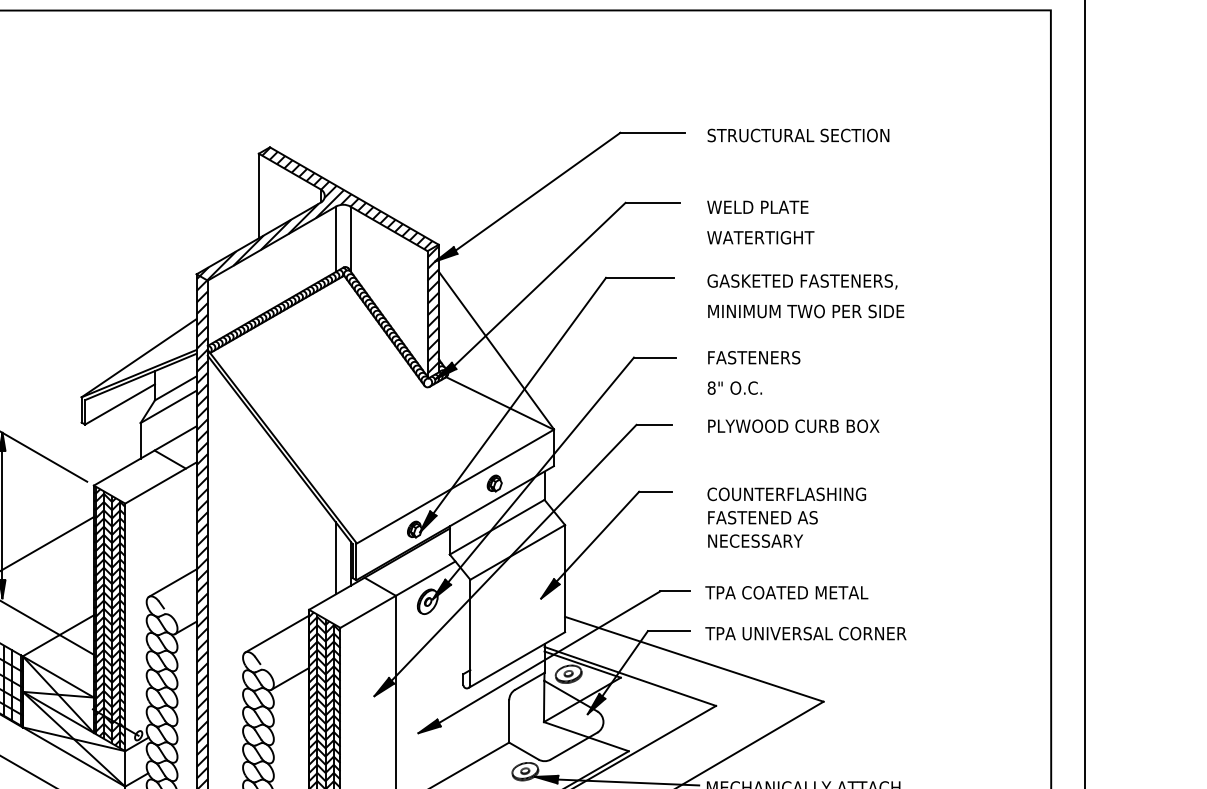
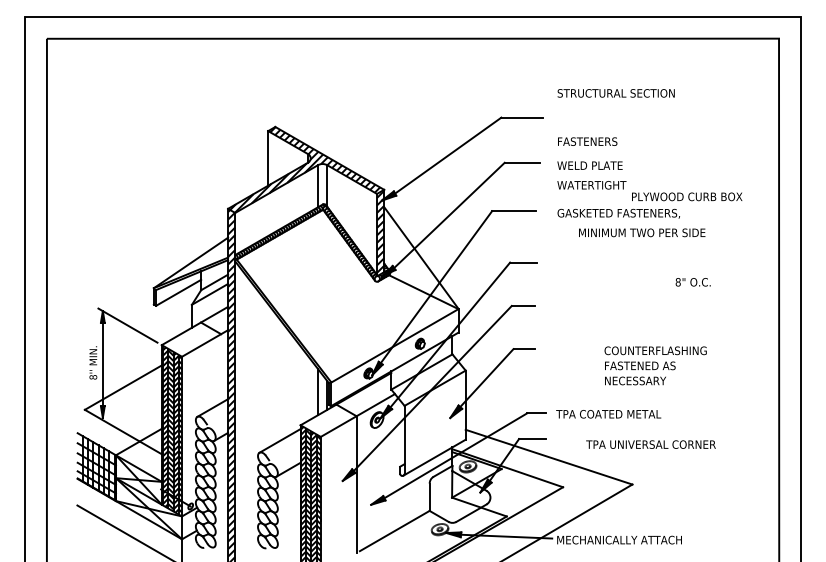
text: (797, 135) -> (615, 93), moved
text: (806, 310) -> (642, 232), moved
text: (753, 357) -> (587, 141), moved
text: (733, 388) -> (692, 282), moved
text: (794, 425) -> (687, 196), moved
text: (786, 517) -> (655, 365), moved
text: (805, 633) -> (650, 444), moved

